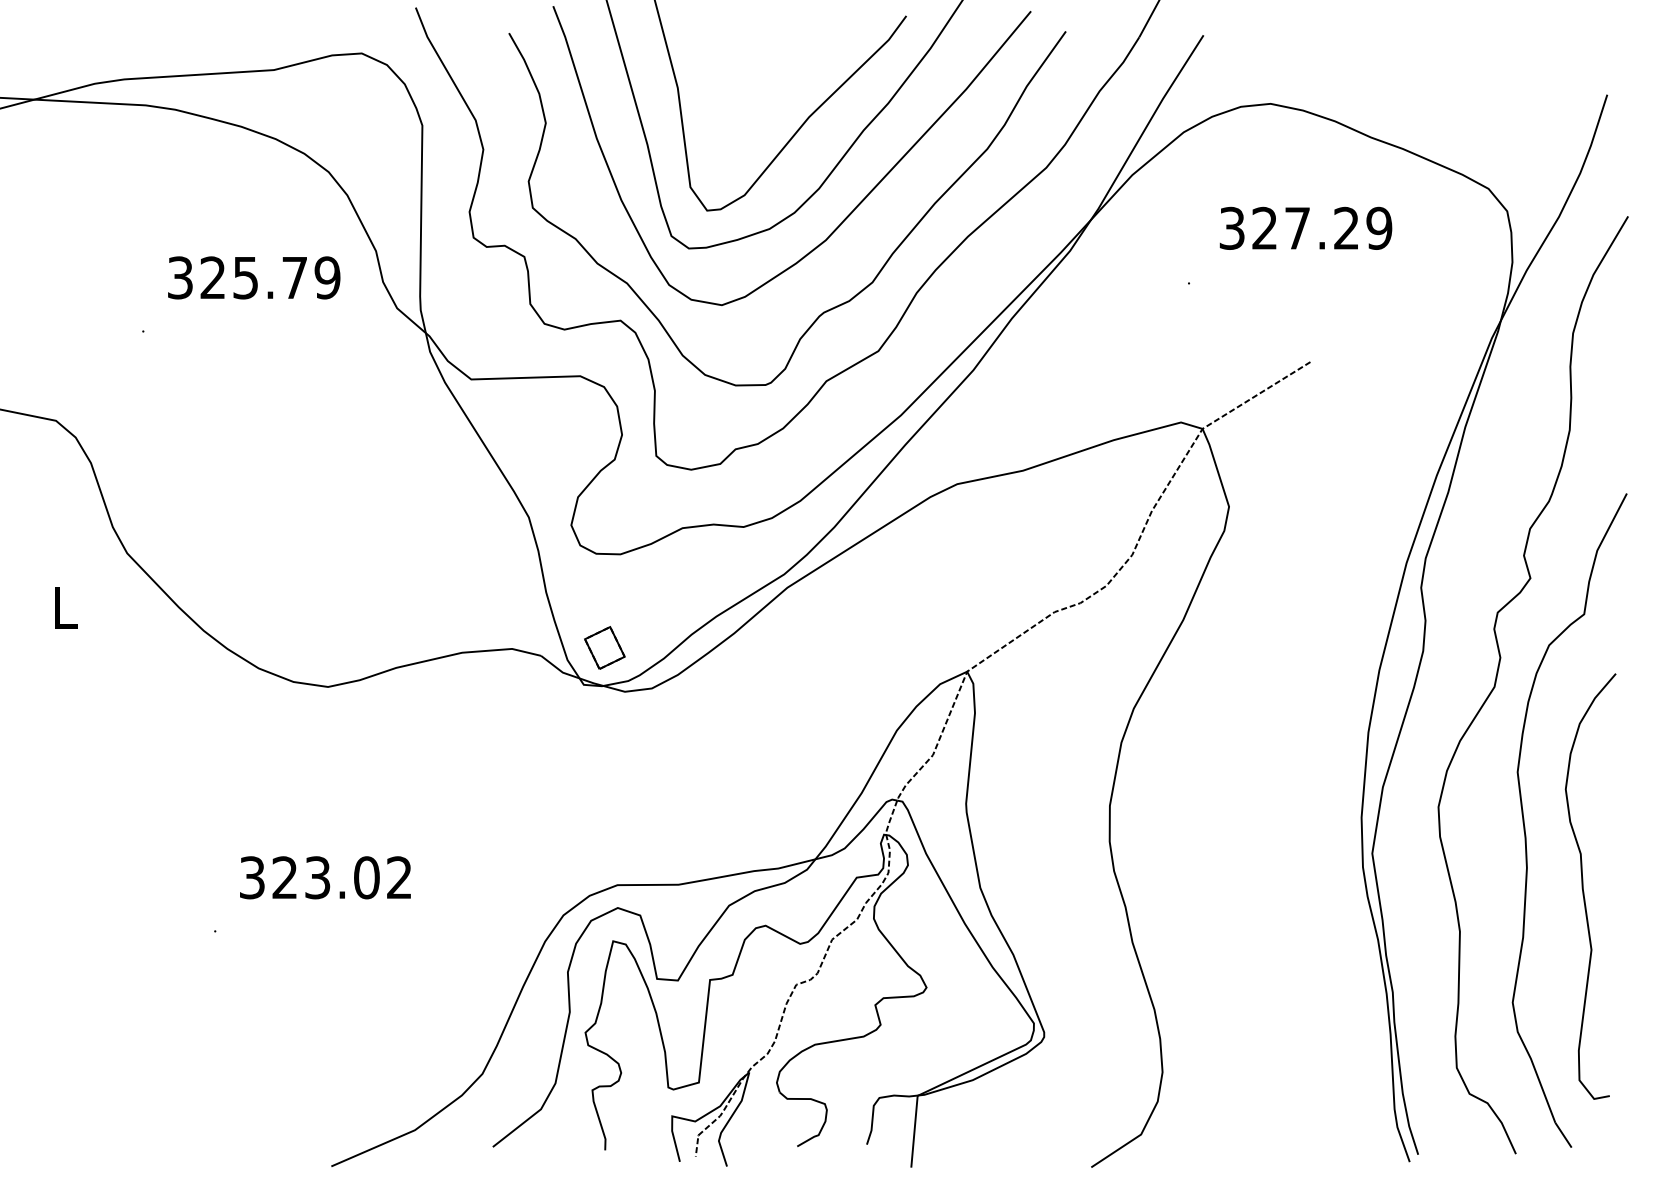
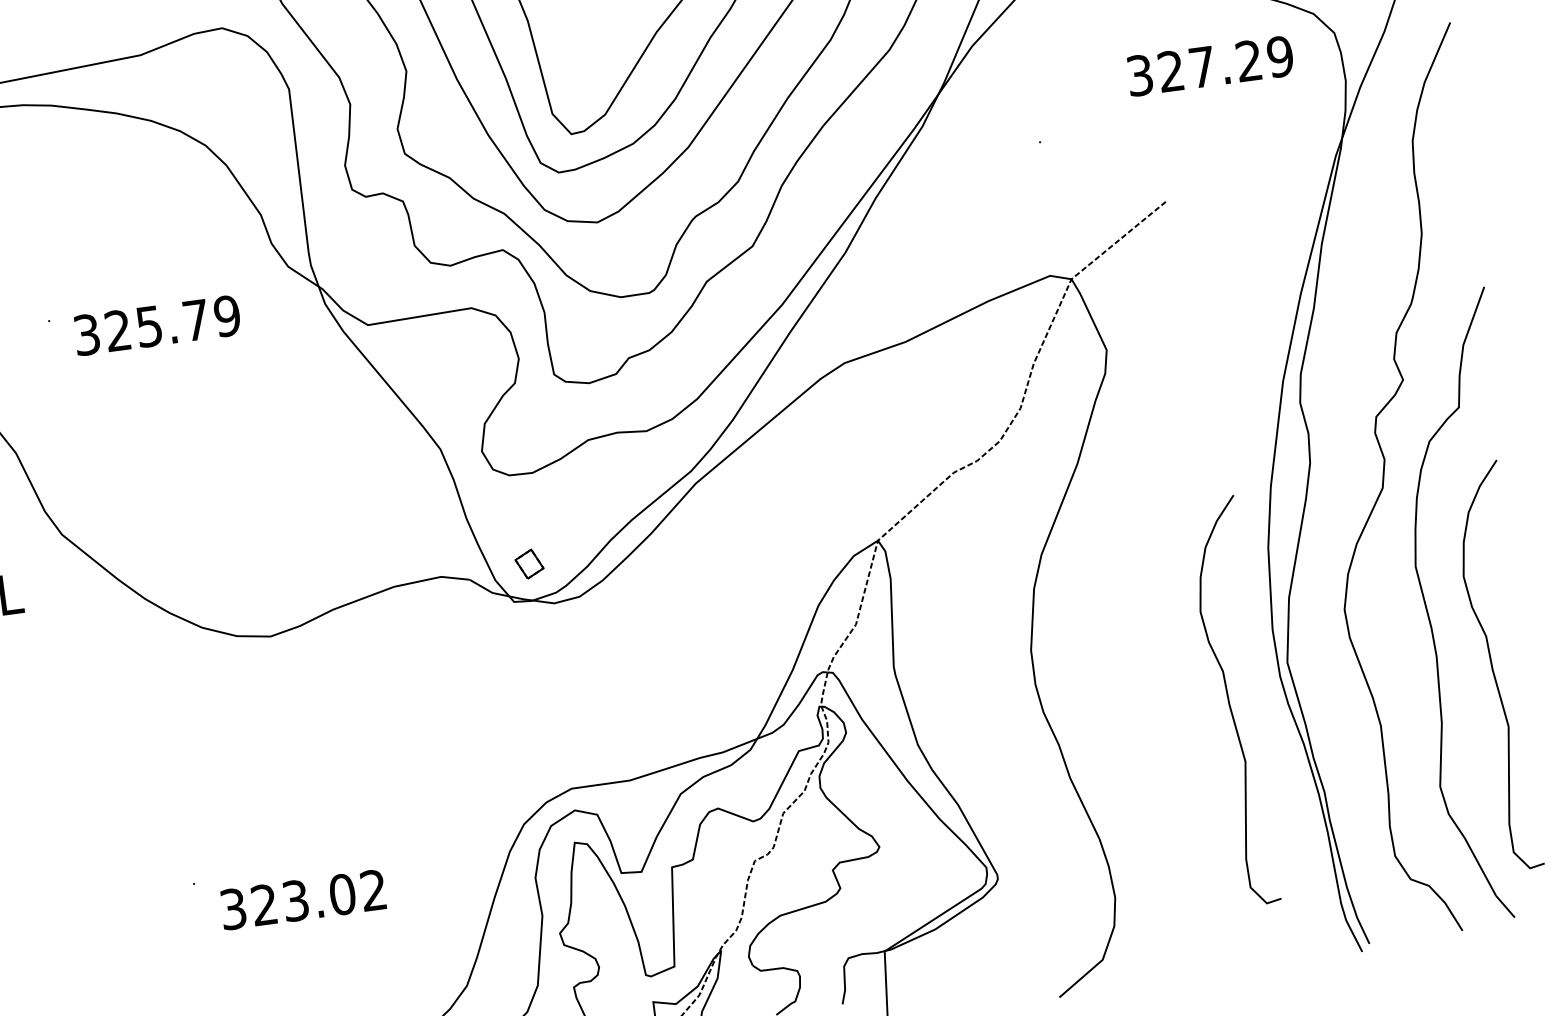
text: (1305, 227) -> (1209, 65), moved
text: (254, 277) -> (157, 325), moved
part: (604, 647) -> (529, 563), size x0.7
text: (325, 877) -> (303, 899), moved
curve: (1307, 886) -> (1229, 702), added

